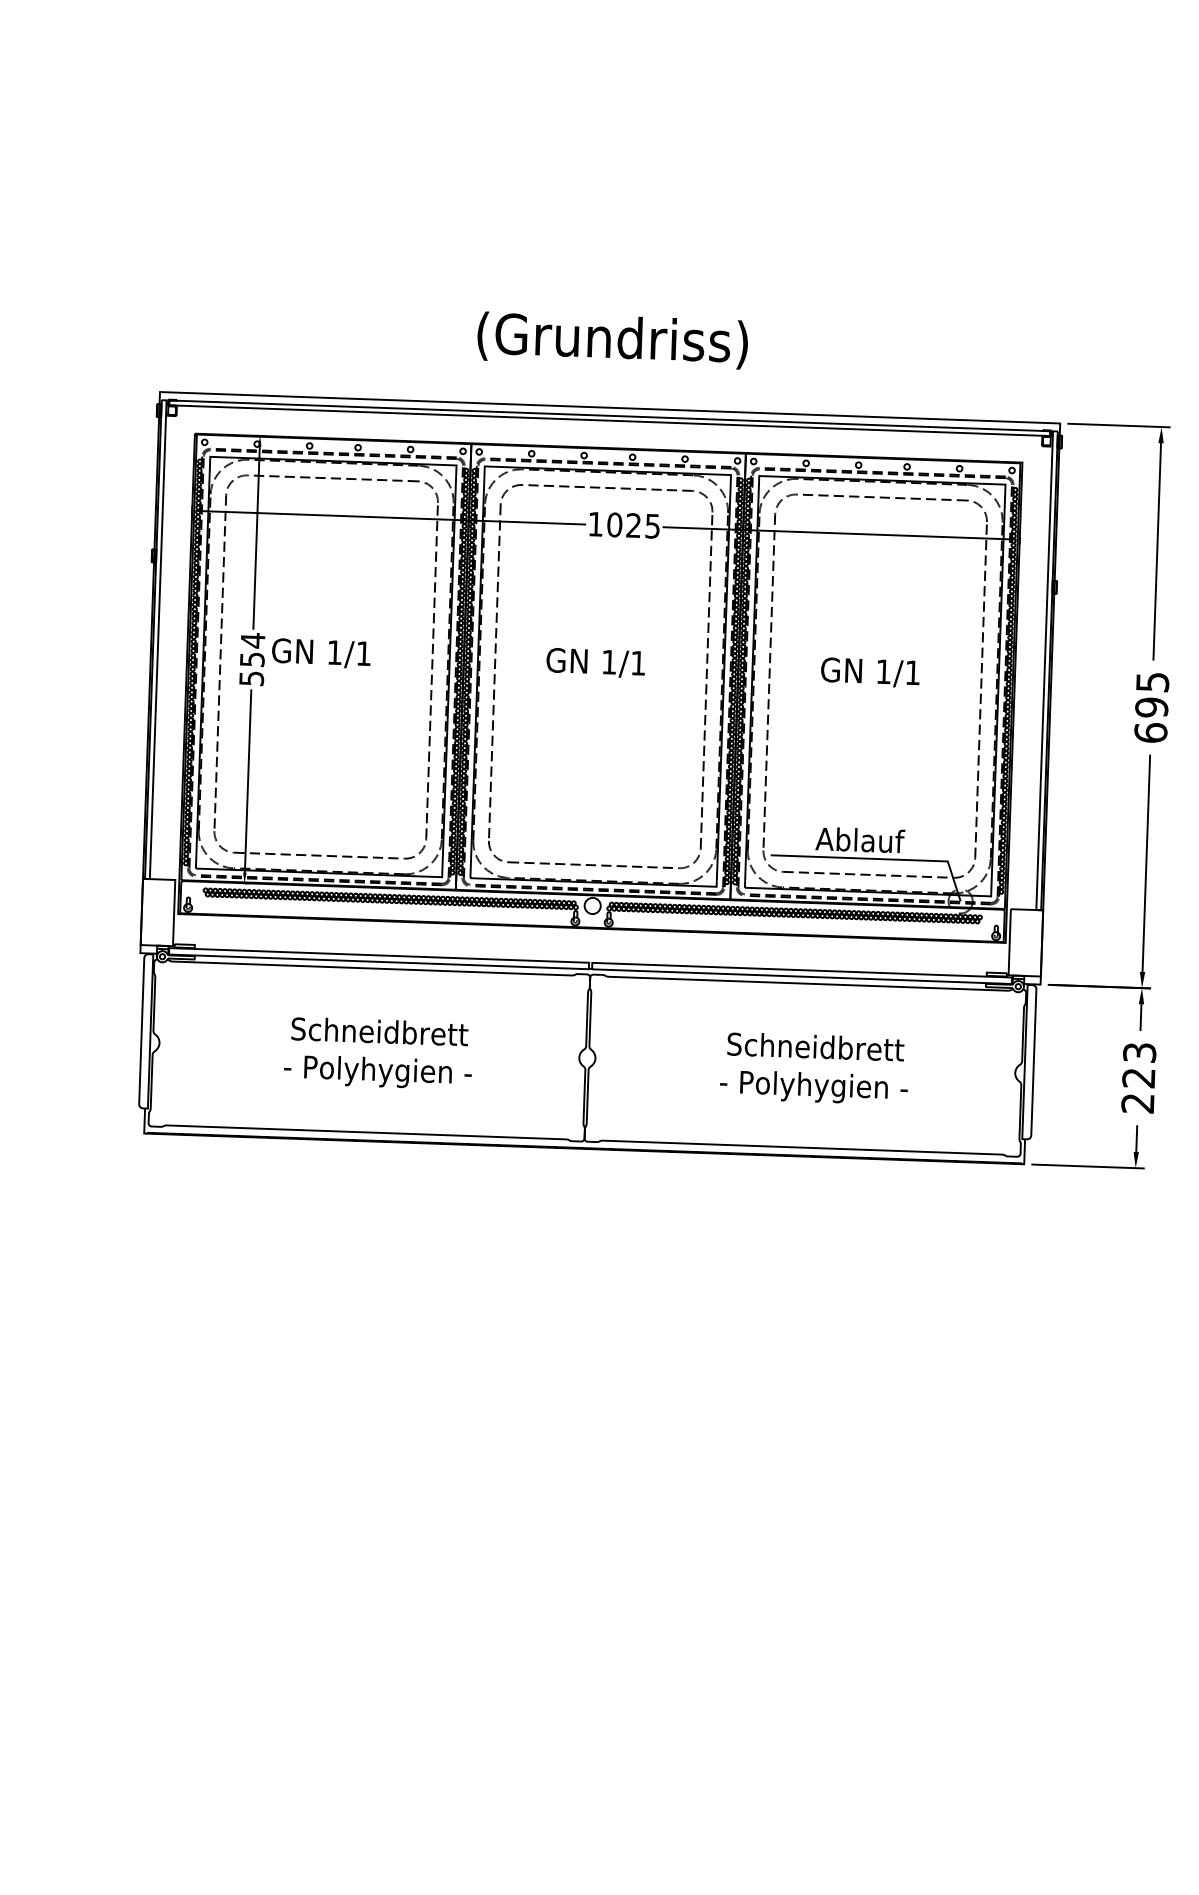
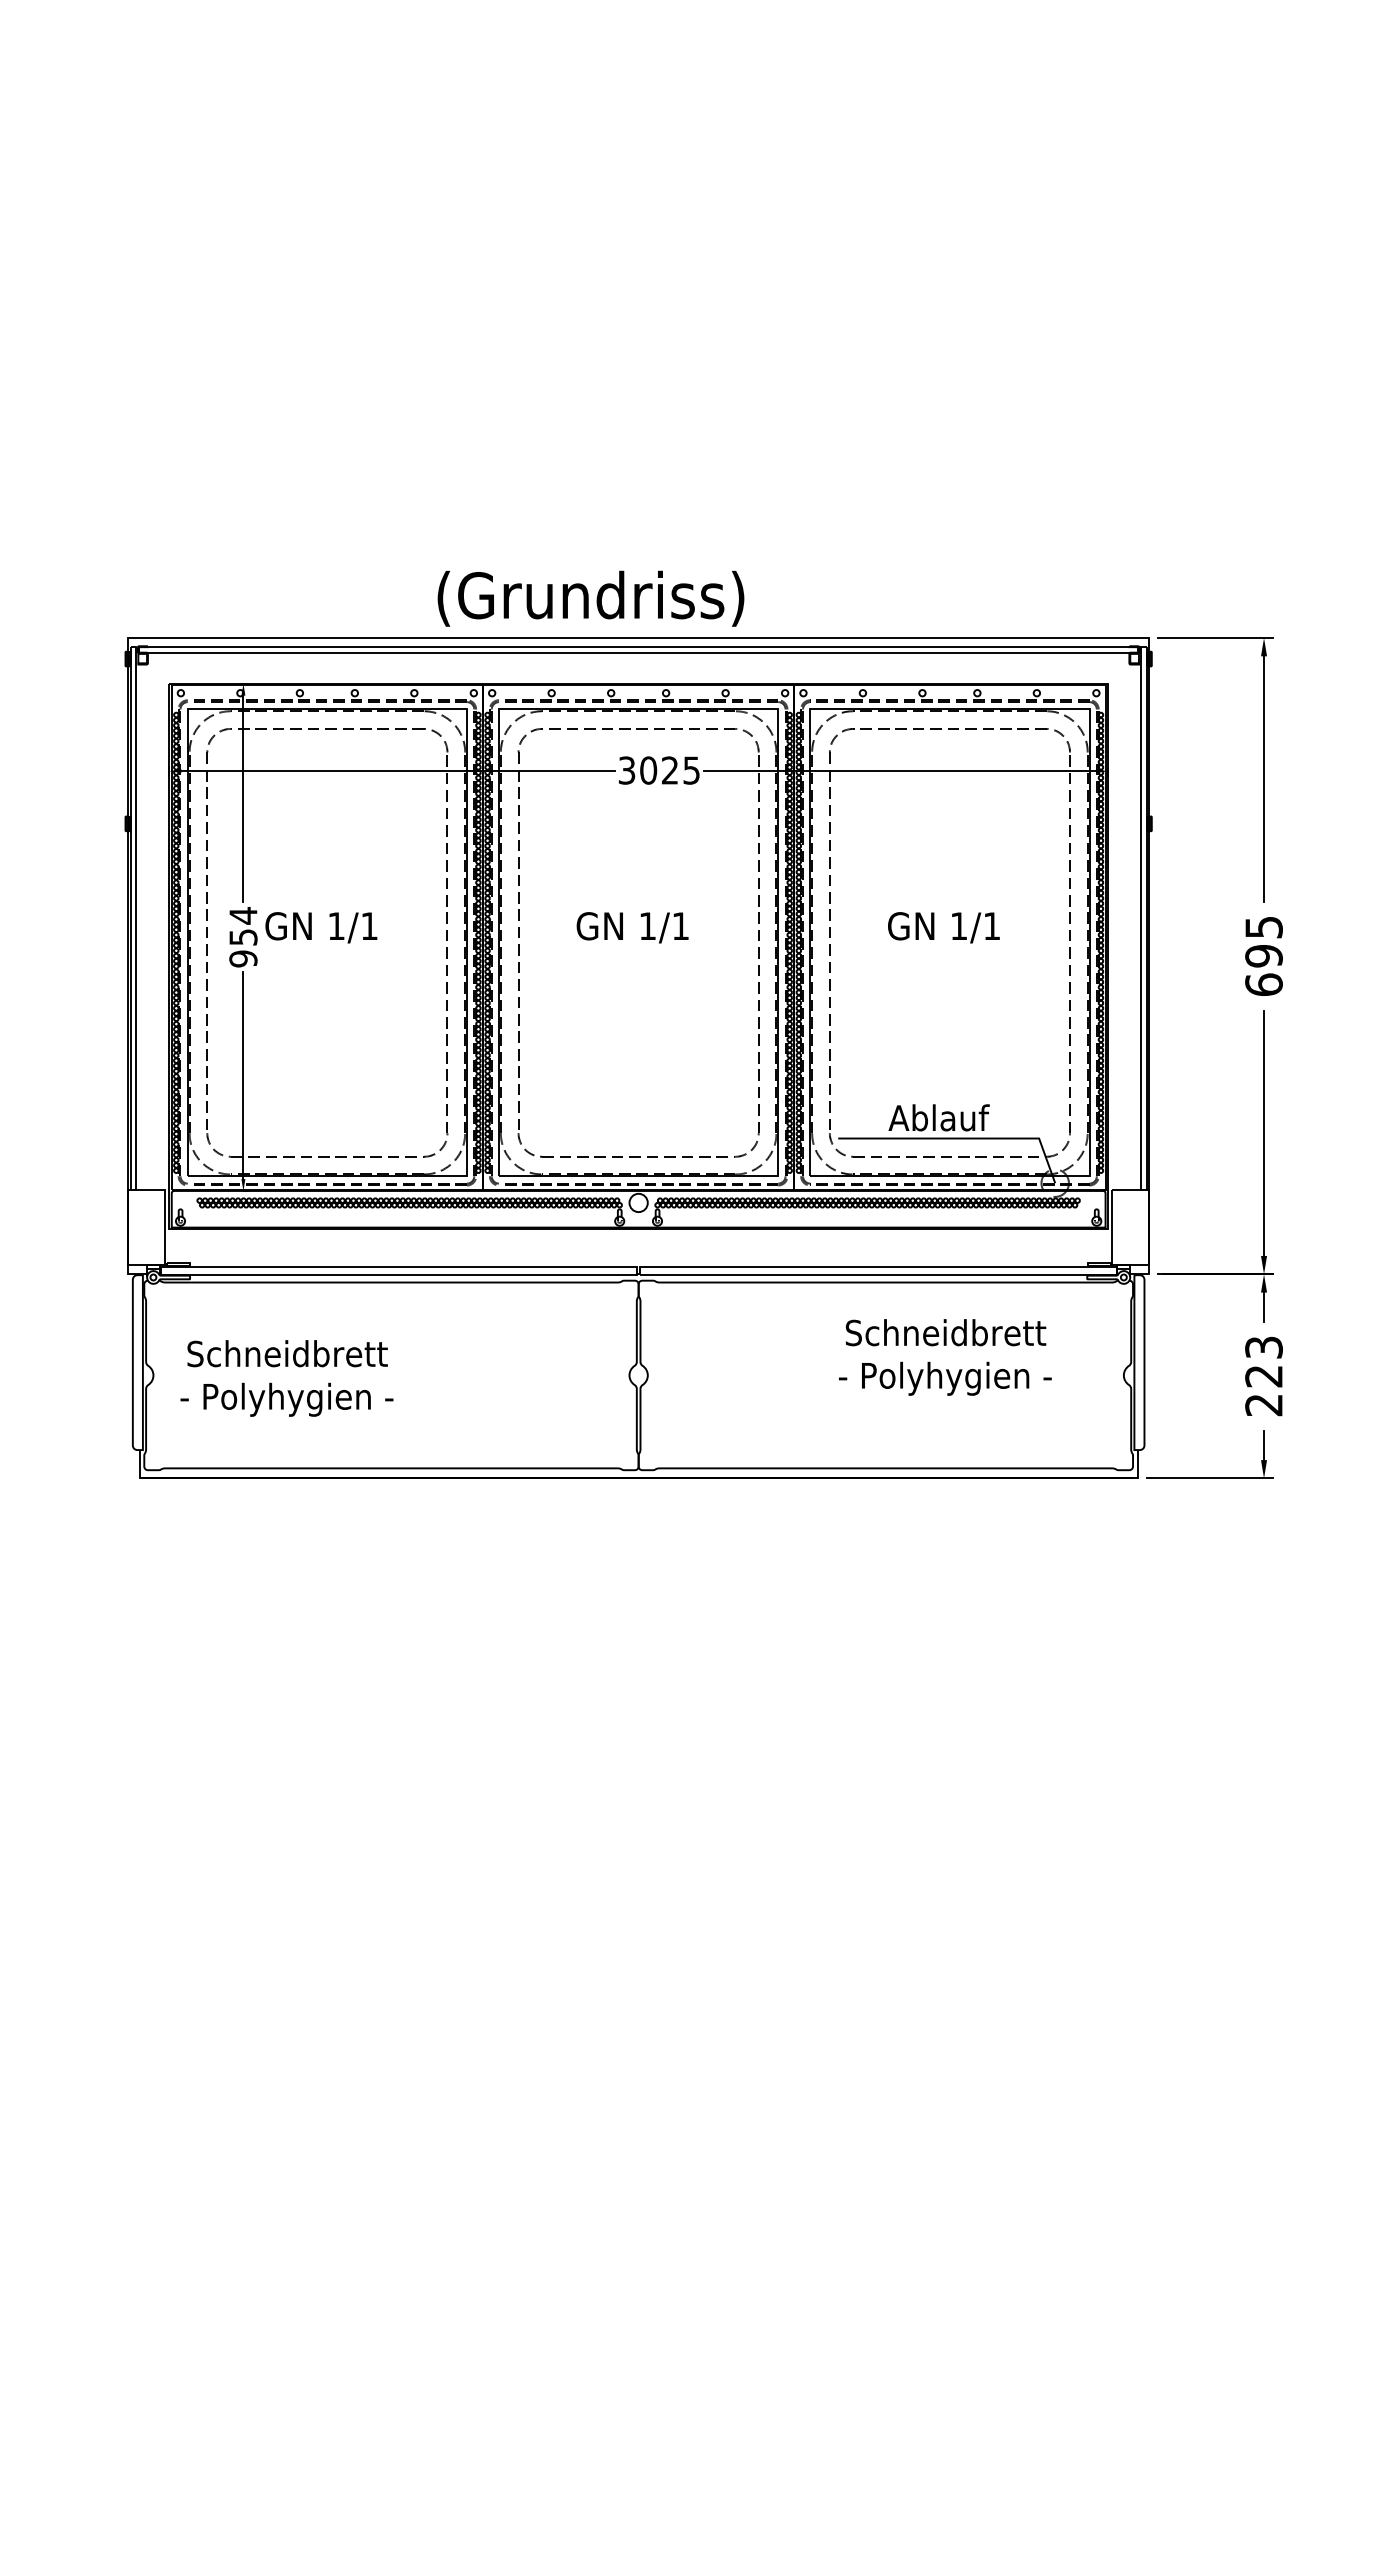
text: (612, 340) -> (590, 598), moved
text: (595, 524) -> (626, 770), 1025 -> 3025
text: (251, 678) -> (243, 958), 554 -> 954
text: (378, 1053) -> (286, 1378), moved
text: (814, 1068) -> (945, 1357), moved

